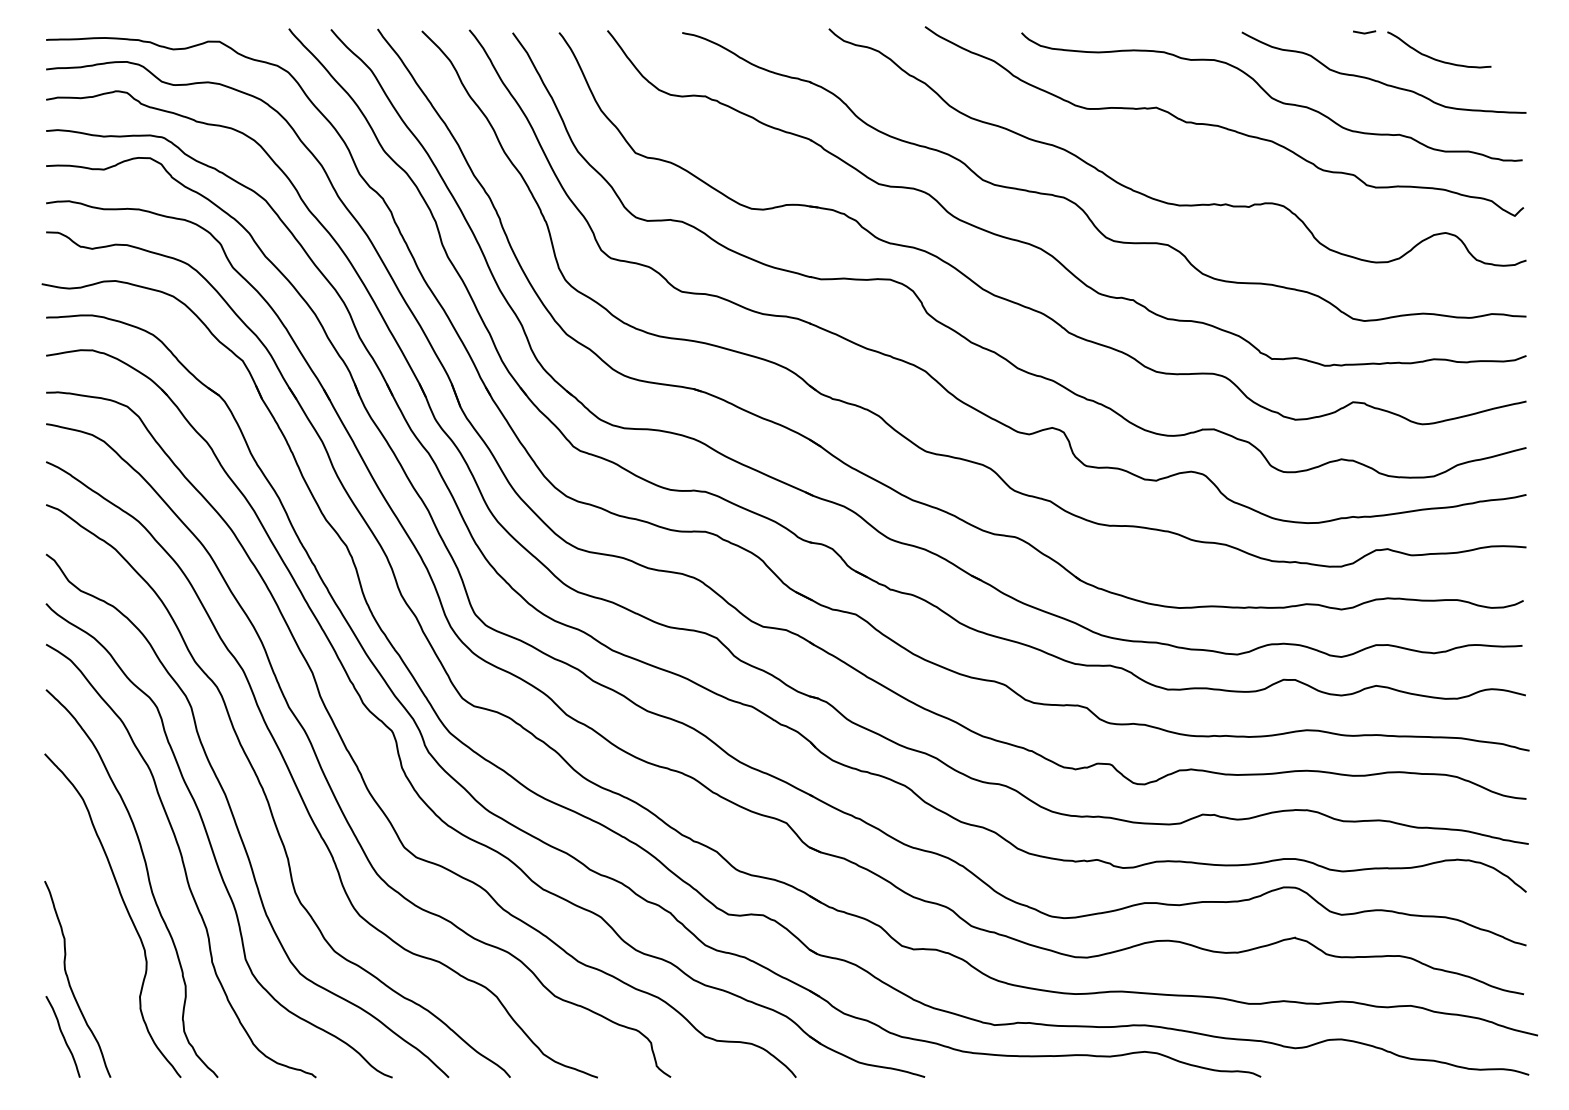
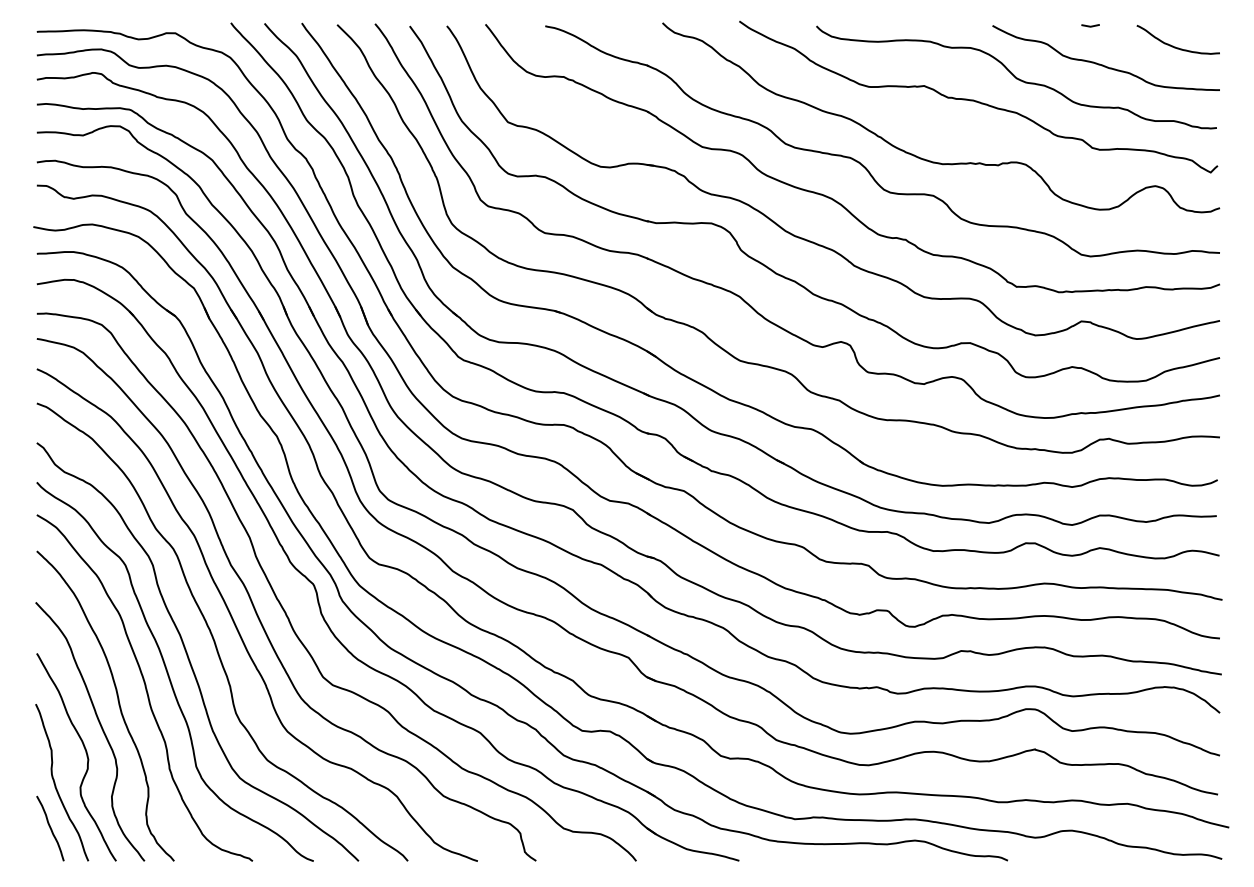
curve: (1433, 57) -> (1173, 45), moved
curve: (108, 947) -> (86, 757), added

